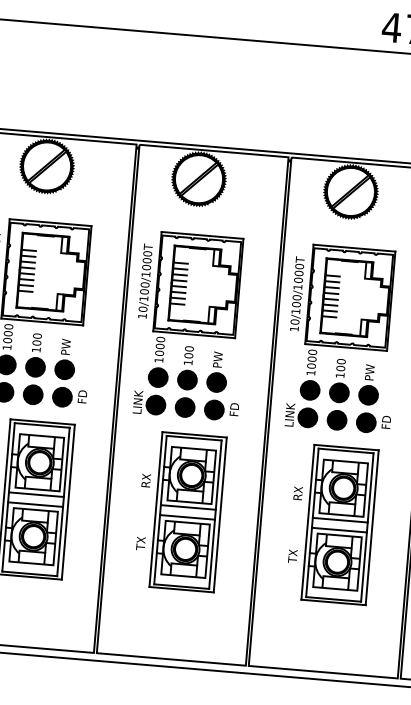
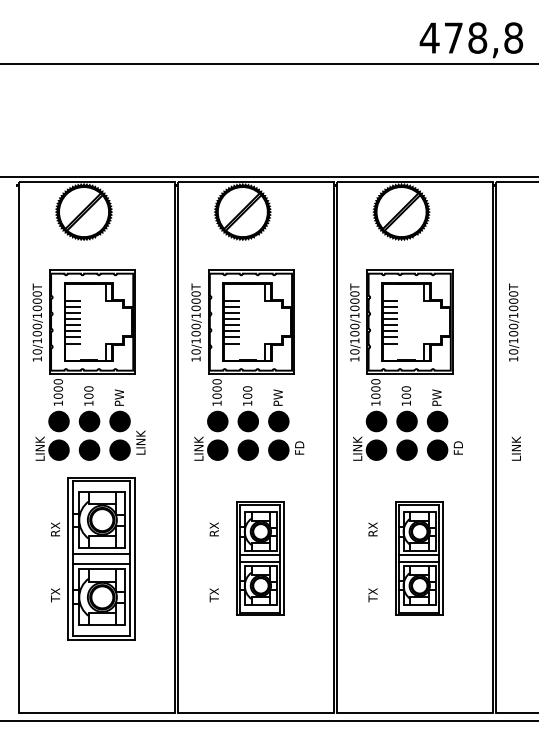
text: (82, 390) -> (140, 441), FD -> LINK
part: (188, 512) -> (260, 558), size x0.7
part: (340, 524) -> (419, 558), size x0.7

